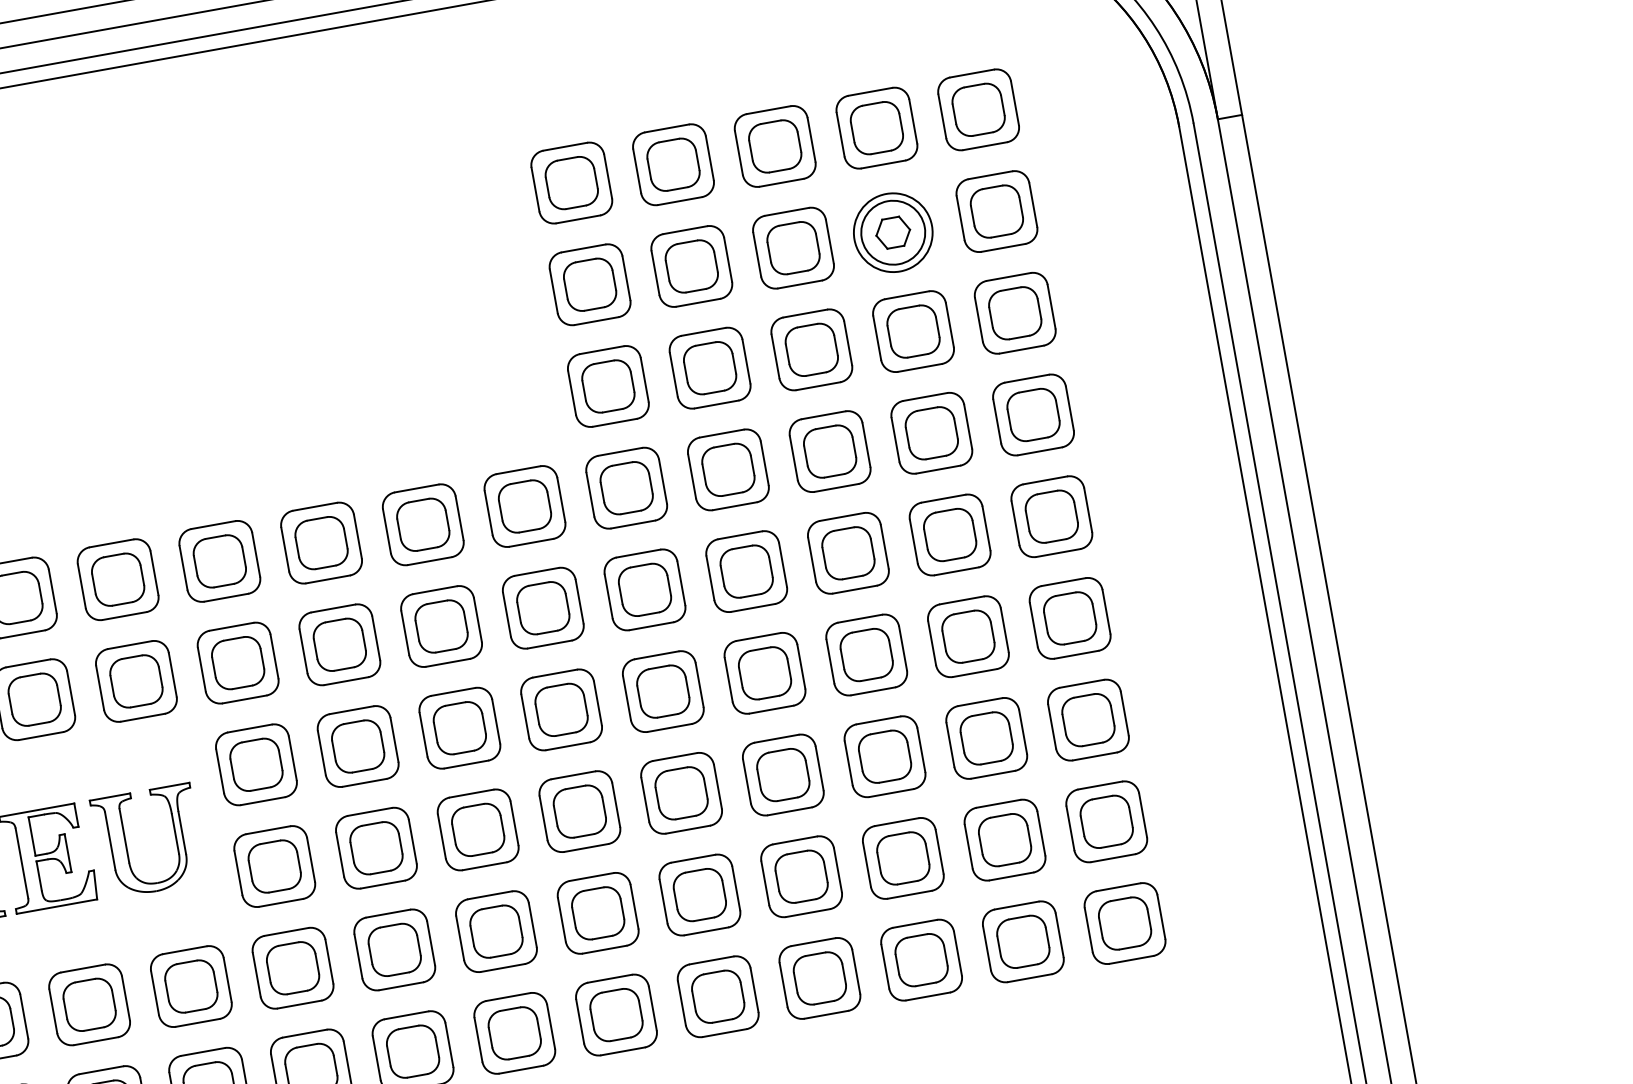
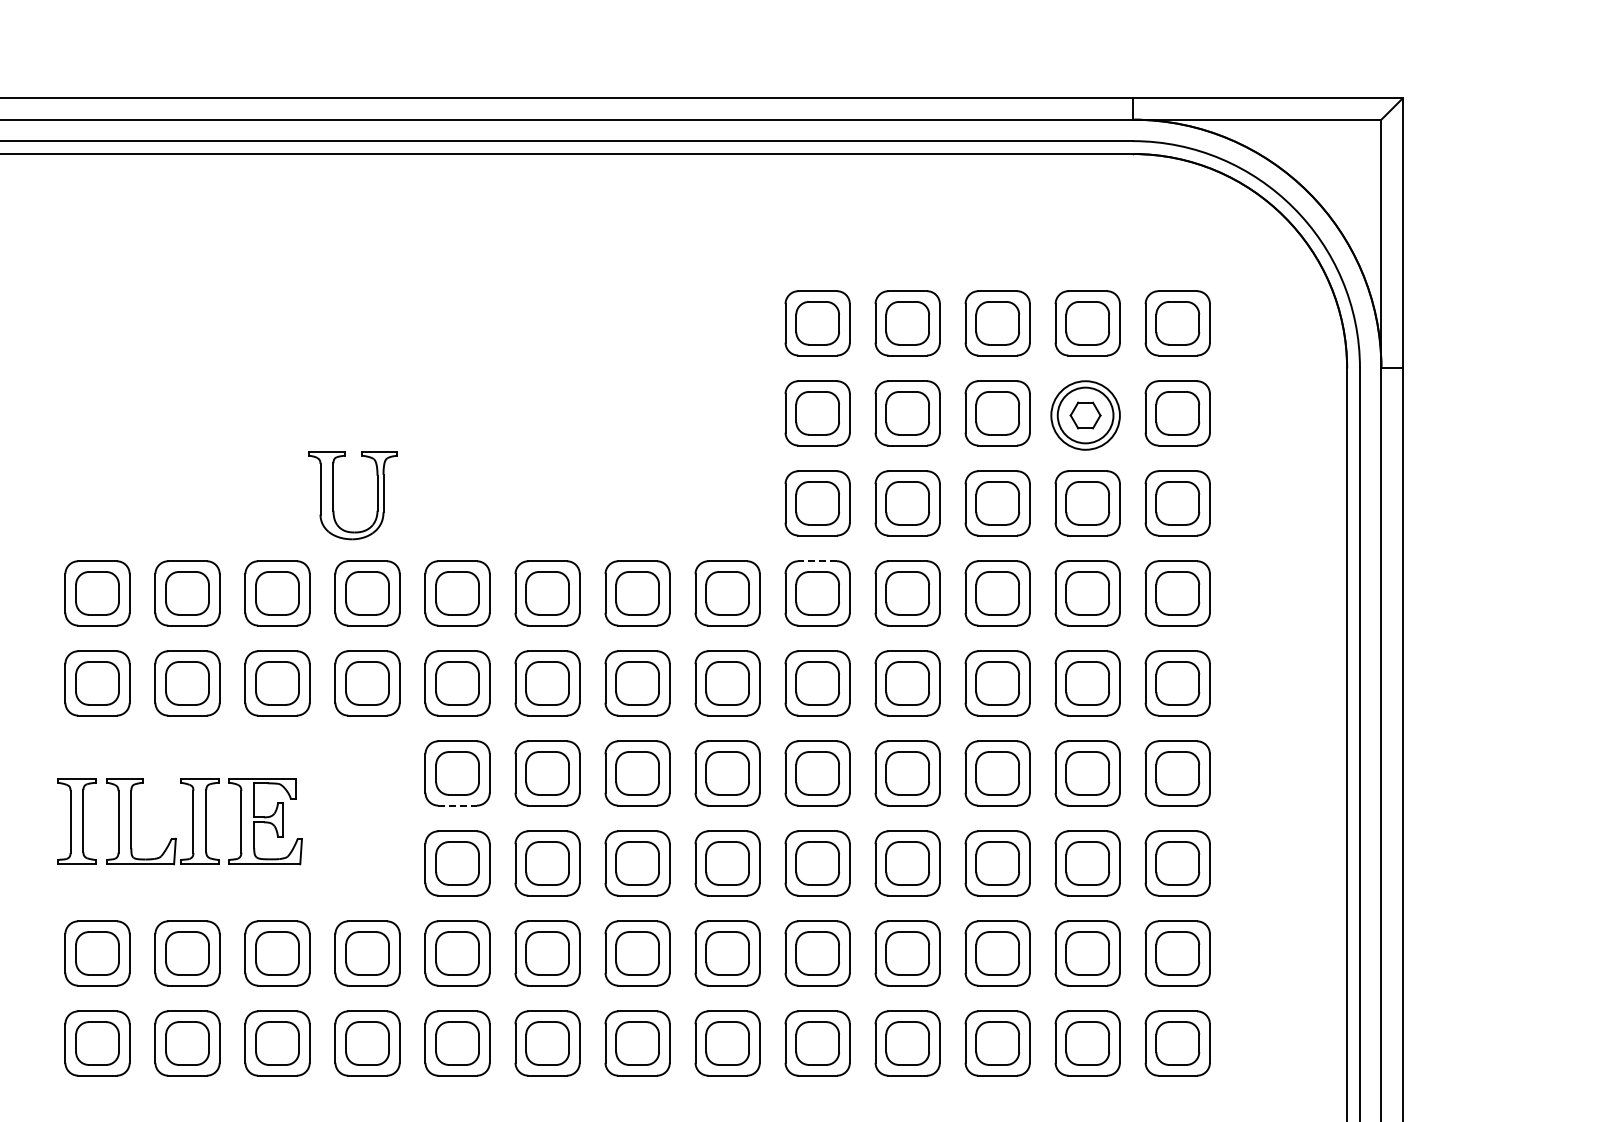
line: (619, 452) -> (817, 561), solid -> dashed
line: (263, 800) -> (458, 805), solid -> dashed
part: (126, 845) -> (333, 495), moved

